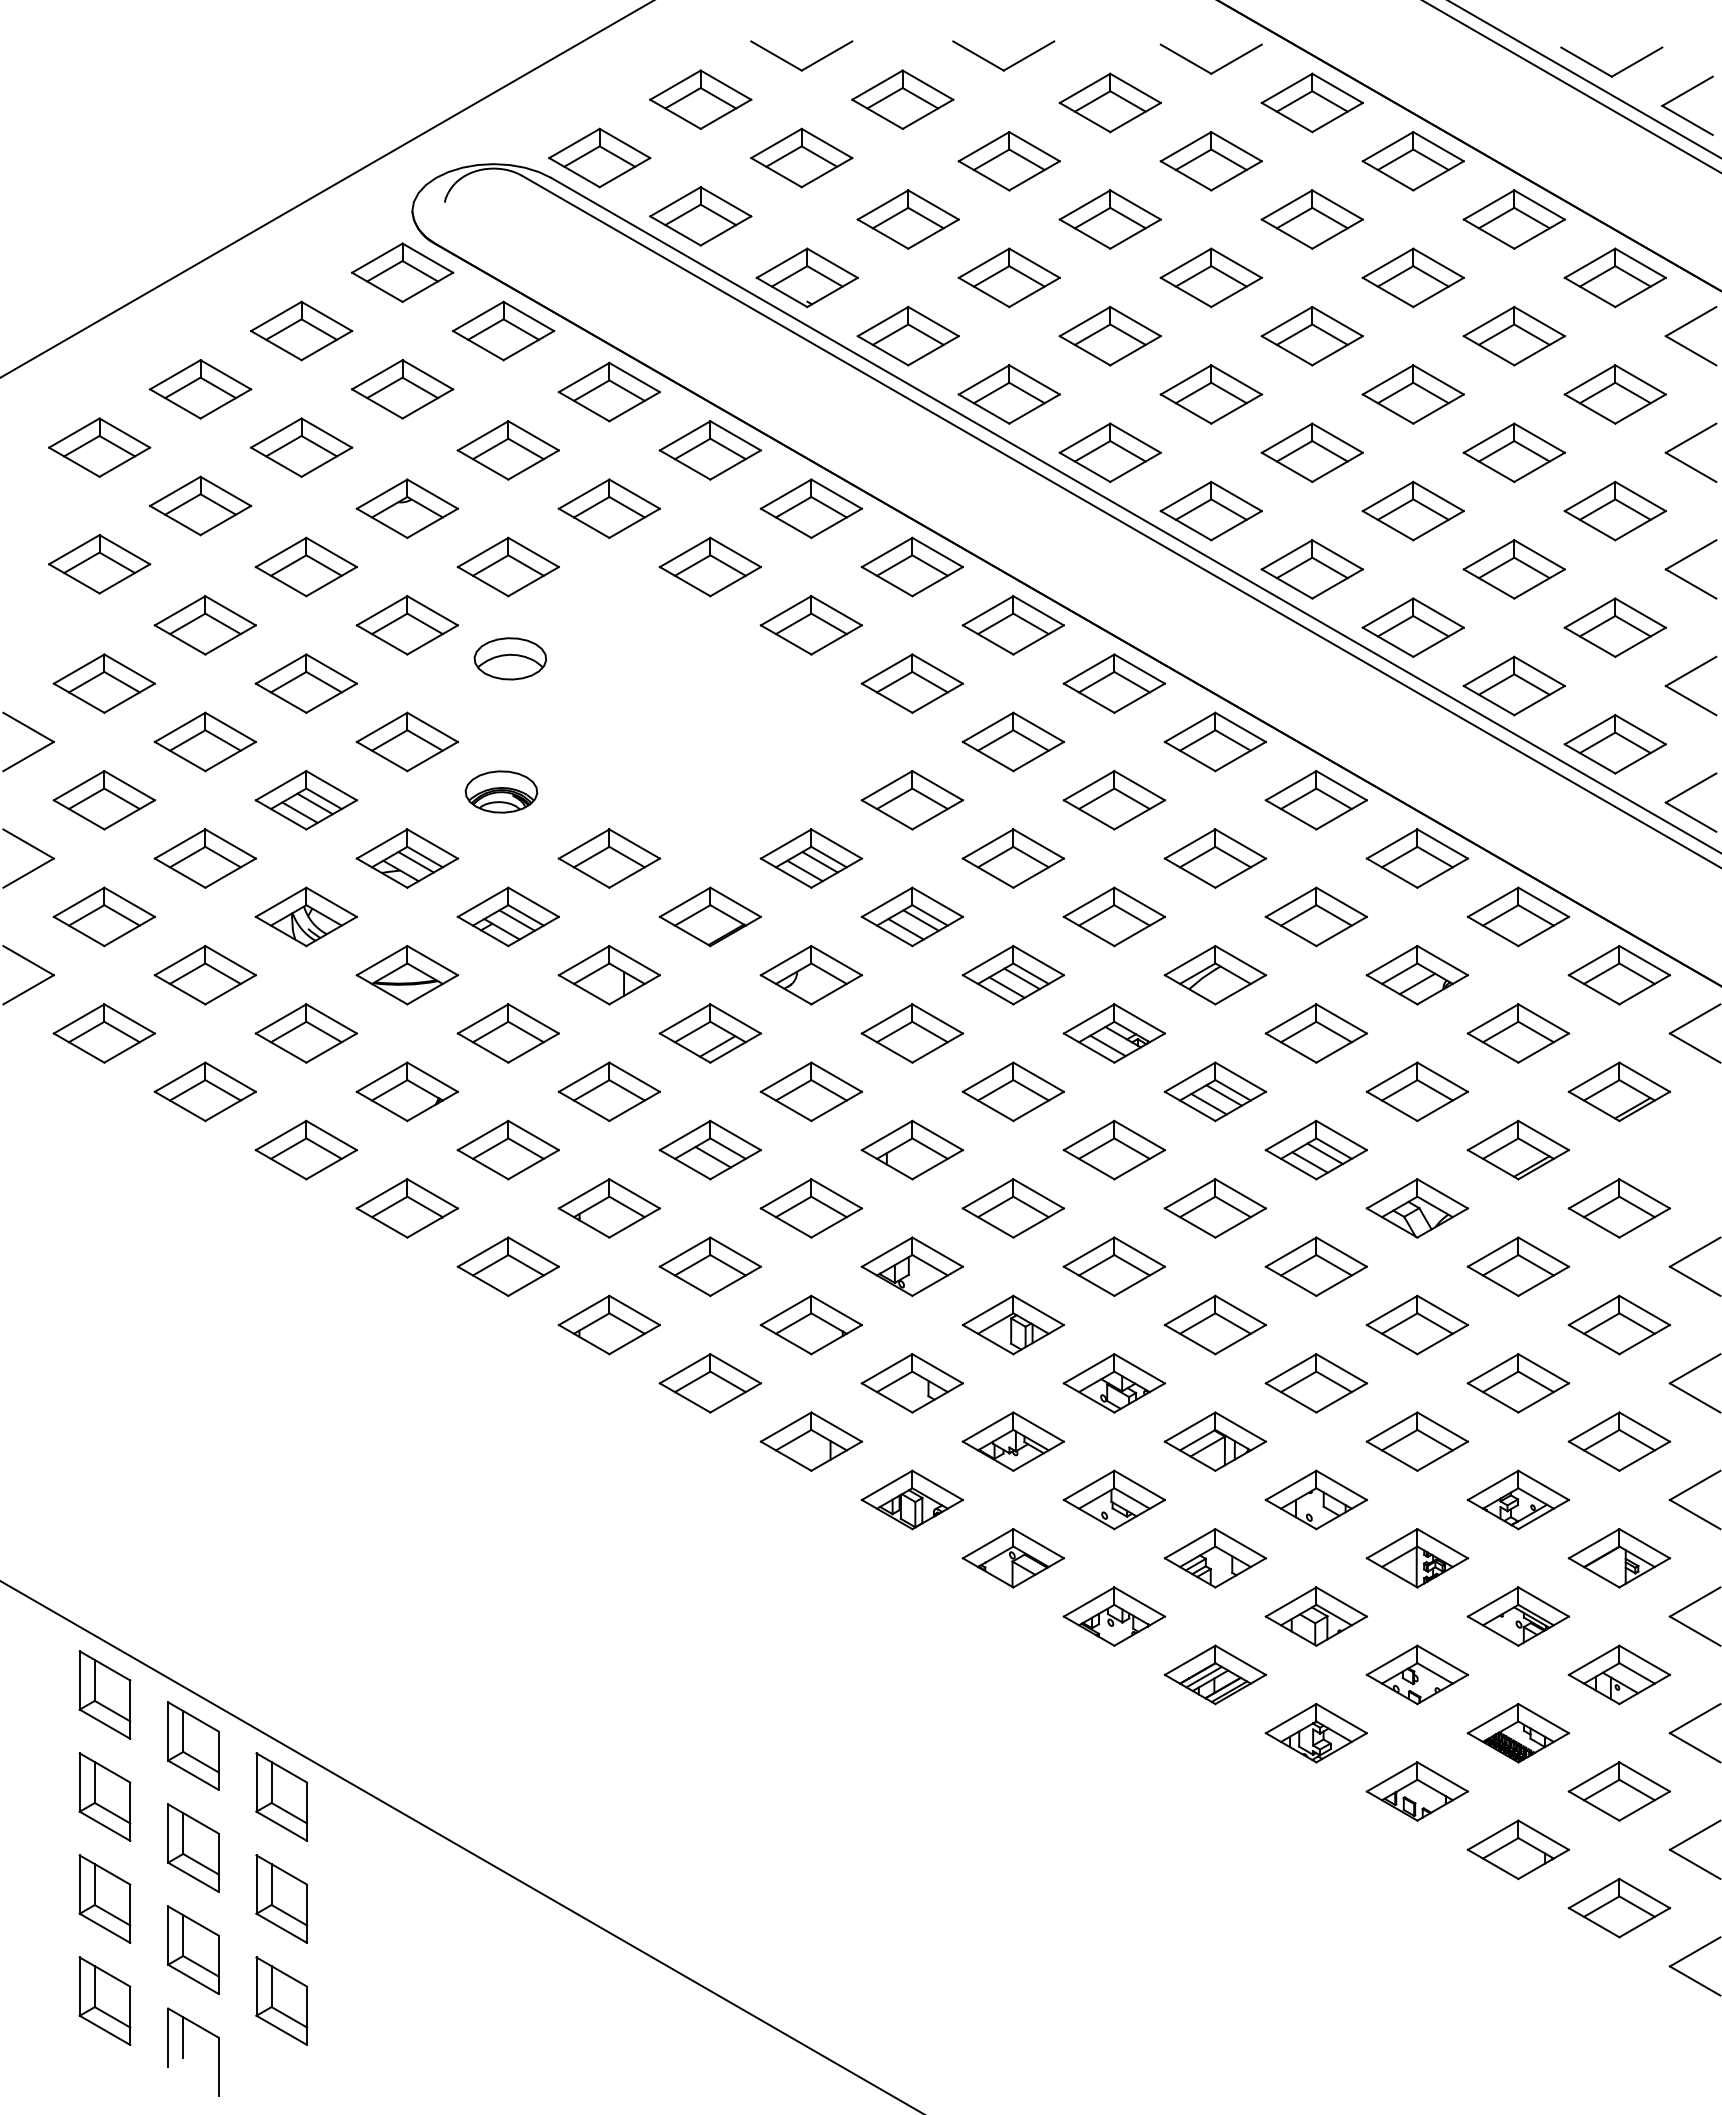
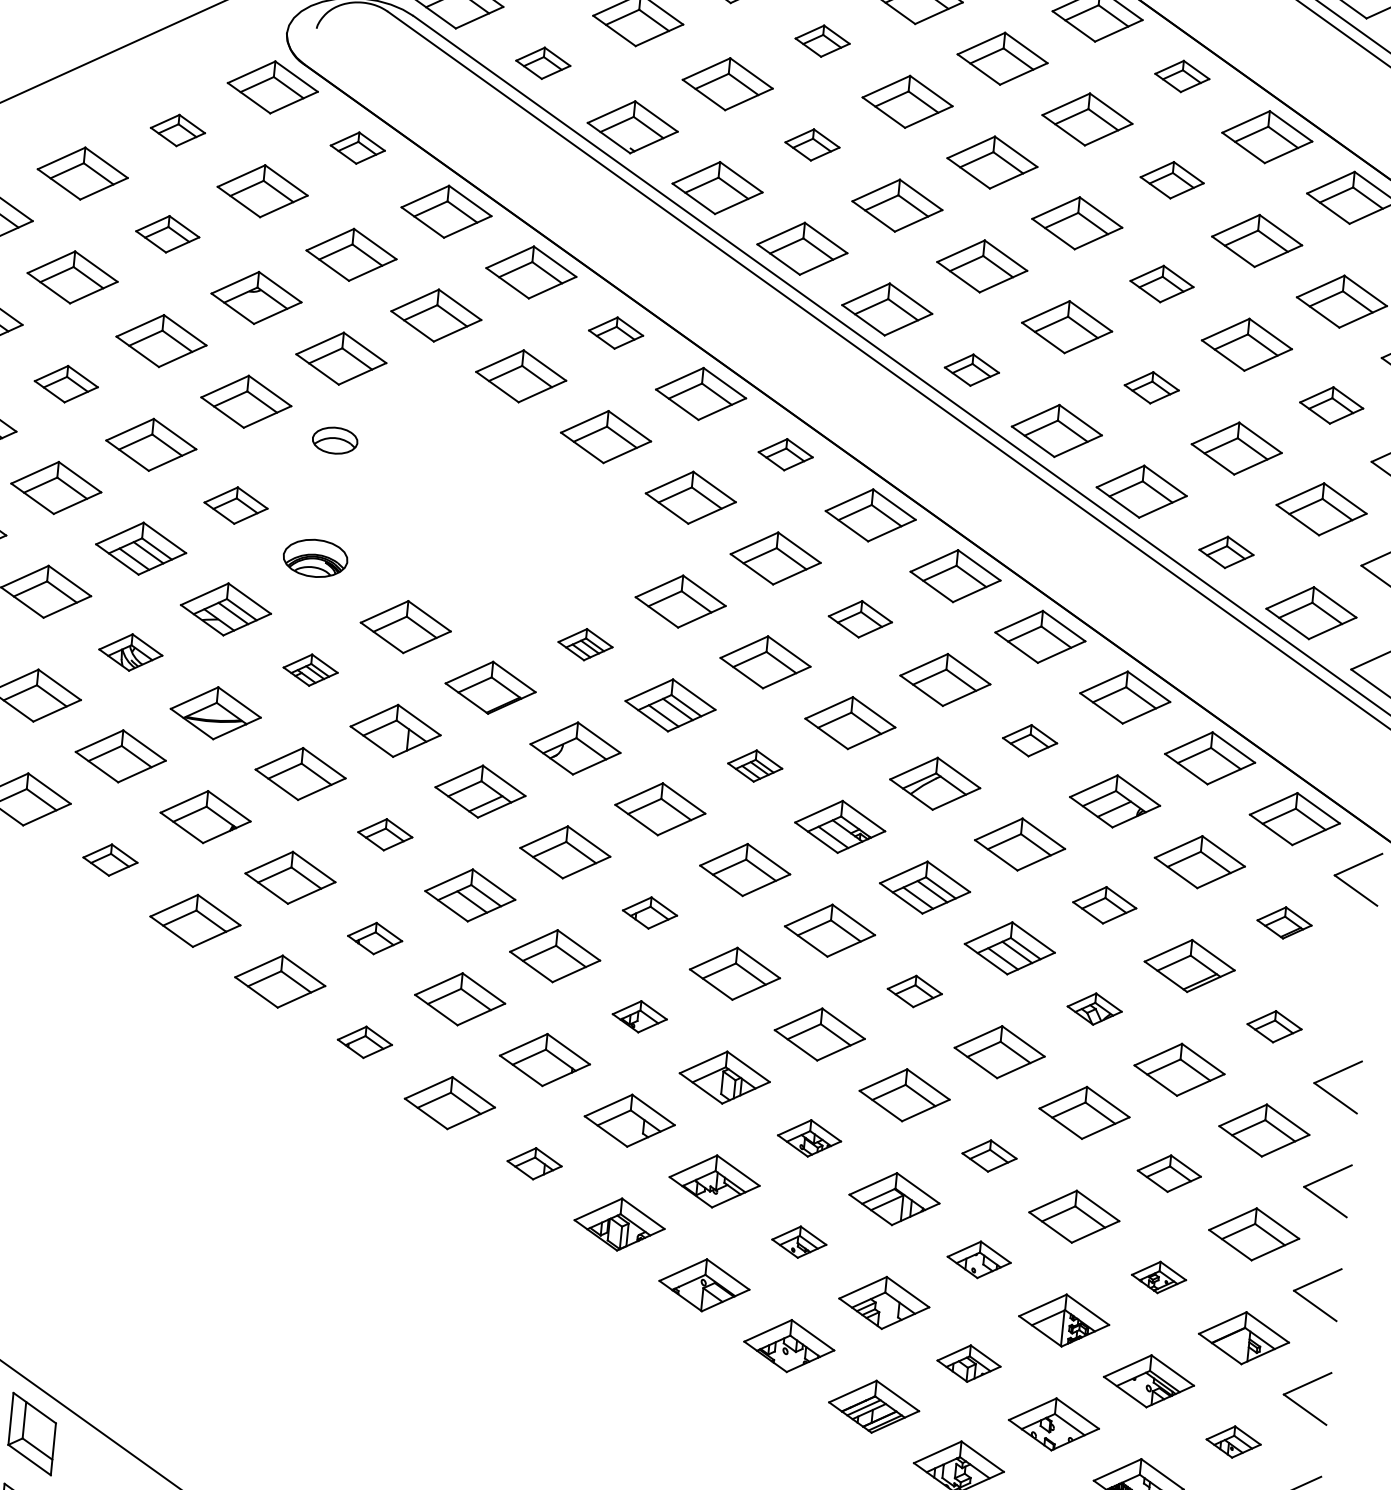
part: (1008, 161) -> (822, 41), size x0.6
part: (1412, 161) -> (1181, 76), size x0.6
part: (700, 216) -> (542, 63), size x0.6
part: (1008, 277) -> (811, 144), size x0.6
part: (1412, 277) -> (1171, 179), size x0.7
part: (301, 330) -> (177, 130), size x0.6
part: (503, 330) -> (357, 147), size x0.6
part: (1412, 394) -> (1161, 284), size x0.7
part: (301, 447) -> (167, 234), size x0.7
part: (810, 508) -> (615, 332), size x0.6
part: (1210, 510) -> (971, 369), size x0.6
part: (1412, 510) -> (1151, 387), size x0.6
part: (1614, 510) -> (1331, 404), size x0.7
part: (204, 625) -> (65, 384), size x0.7
part: (1012, 625) -> (785, 454), size x0.6
part: (510, 658) -> (335, 440), size x0.7
part: (1513, 685) -> (1225, 551), size x0.6
part: (406, 741) -> (235, 505), size x0.7
part: (1113, 800) -> (859, 619), size x0.7
part: (810, 858) -> (584, 644), size x0.6
part: (305, 916) -> (130, 652), size x0.7
part: (507, 916) -> (310, 669), size x0.6
part: (1315, 916) -> (1029, 740), size x0.6
part: (1012, 974) -> (754, 765), size x0.6
part: (608, 1091) -> (384, 834), size x0.6
part: (1416, 1091) -> (1104, 904), size x0.7
part: (1618, 1091) -> (1283, 922), size x0.6
part: (305, 1149) -> (109, 859), size x0.6
part: (911, 1149) -> (649, 912), size x0.6
part: (608, 1208) -> (374, 938), size x0.6
part: (1215, 1208) -> (914, 991), size x0.6
part: (1417, 1208) -> (1094, 1009), size x0.6
part: (1619, 1208) -> (1274, 1026), size x0.6
part: (911, 1266) -> (639, 1016), size x0.6
part: (608, 1324) -> (364, 1041), size x0.6
part: (1113, 1383) -> (808, 1138), size x0.7
part: (1316, 1383) -> (989, 1156), size x0.6
part: (1518, 1383) -> (1169, 1173), size x0.7
part: (810, 1441) -> (533, 1163), size x0.6
part: (1113, 1499) -> (798, 1241), size x0.6
part: (1315, 1499) -> (978, 1259), size x0.7
part: (1517, 1499) -> (1158, 1276), size x0.6
part: (1315, 1616) -> (968, 1363), size x0.7
part: (1618, 1674) -> (1233, 1441), size x0.6

